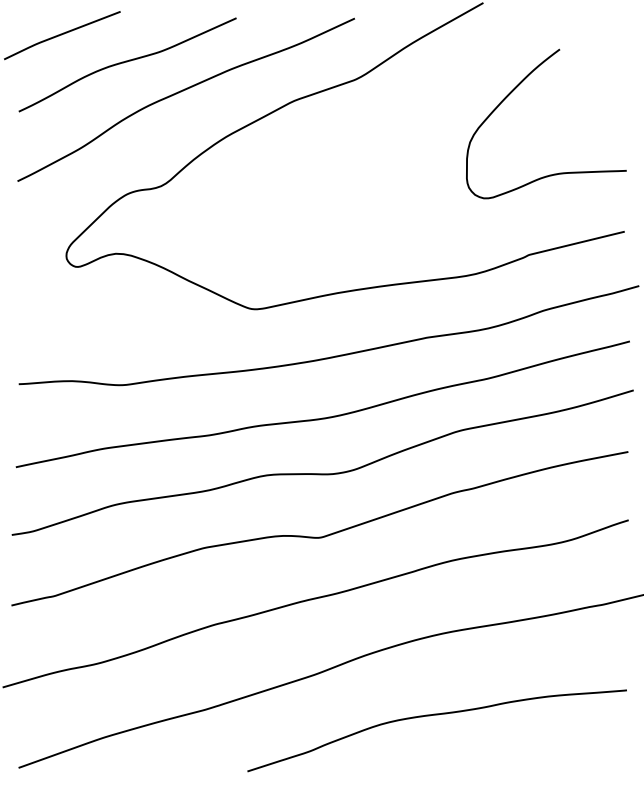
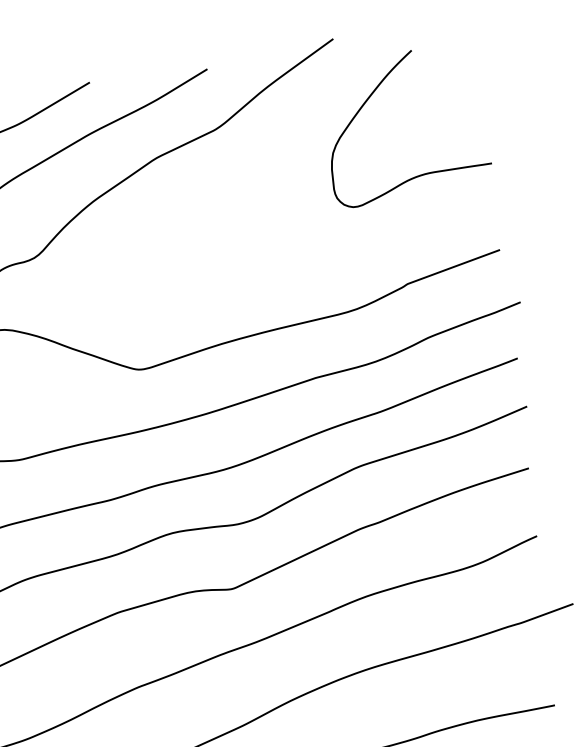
curve: (514, 90) -> (371, 96), moved

